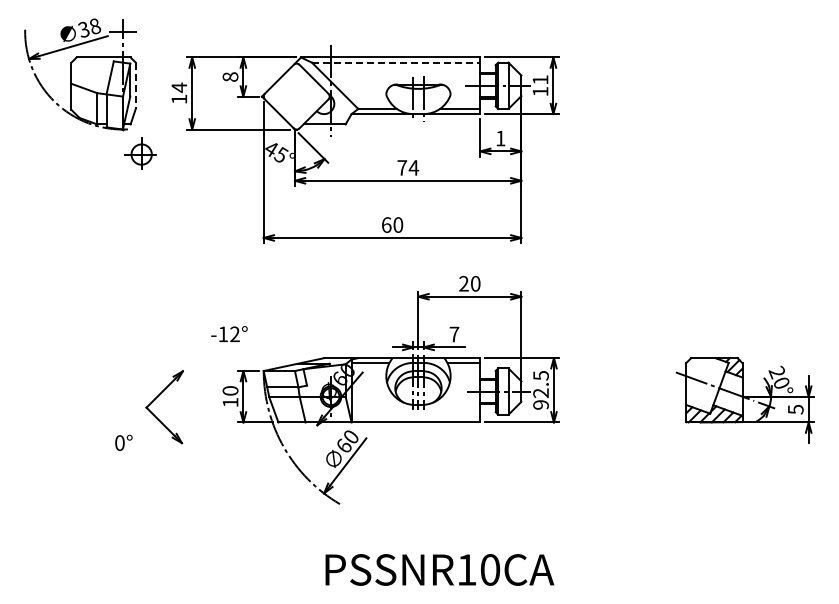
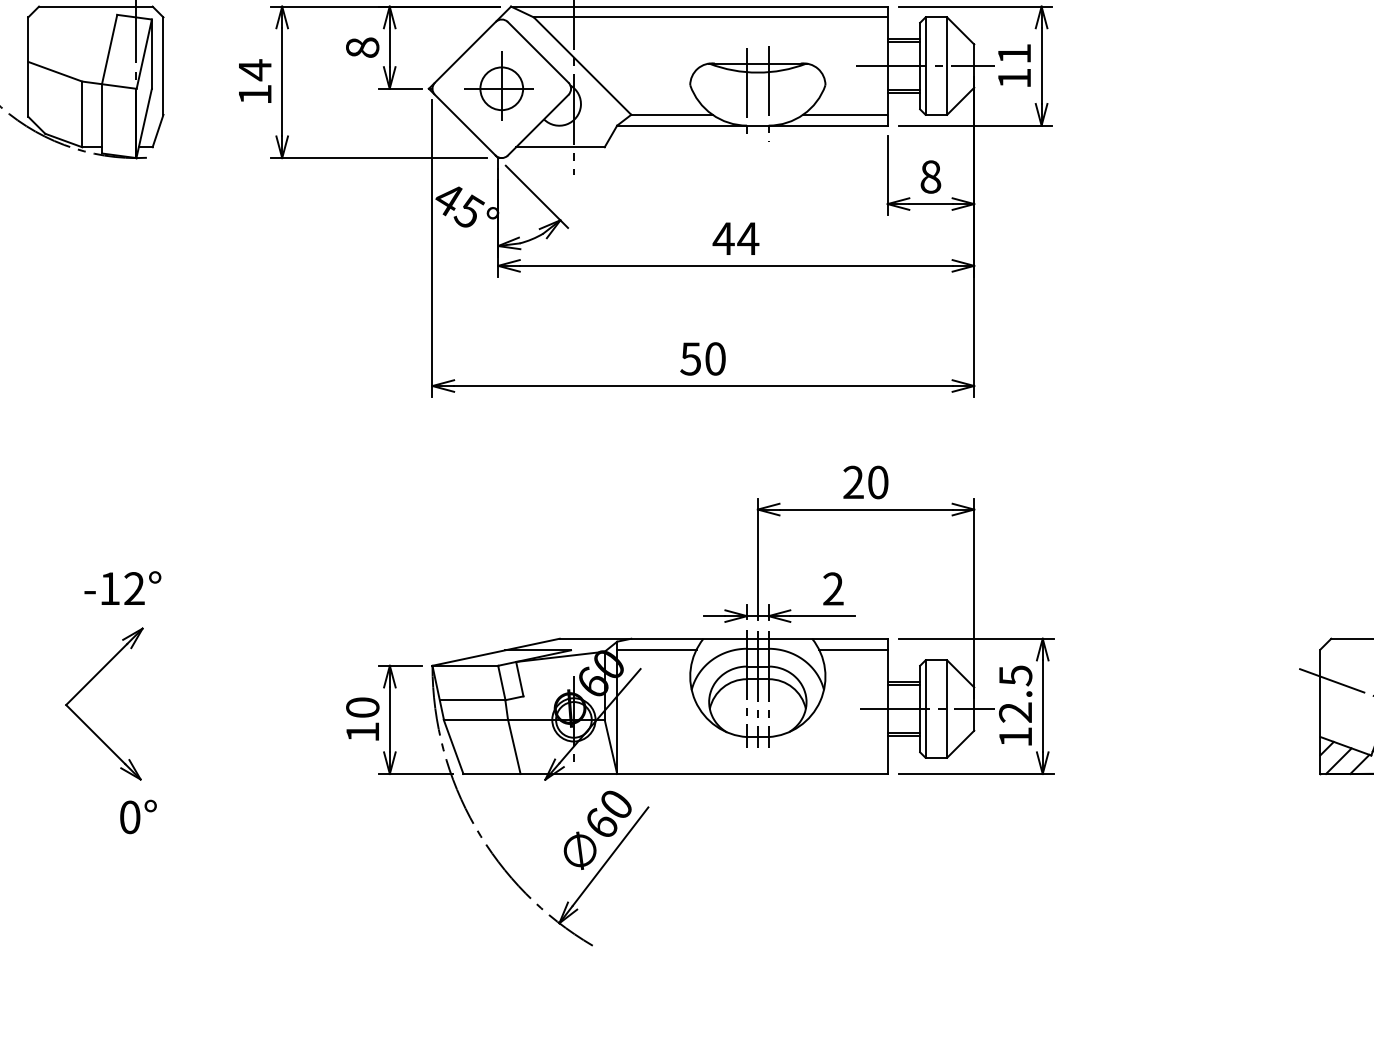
line: (395, 62) -> (709, 17), dashed -> solid
line: (135, 86) -> (162, 67), dashed -> solid
text: (500, 138) -> (930, 176), 1 -> 8
part: (140, 153) -> (499, 86), moved
text: (402, 167) -> (724, 237), 74 -> 44
text: (386, 224) -> (690, 357), 60 -> 50
text: (229, 333) -> (122, 586), moved
text: (454, 334) -> (833, 589), 7 -> 2
part: (156, 399) -> (87, 687), moved
text: (540, 404) -> (1014, 736), 92.5 -> 12.5

